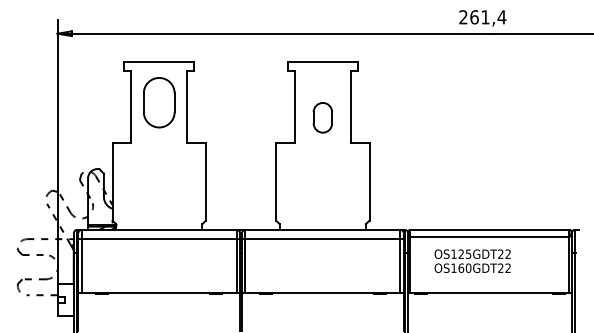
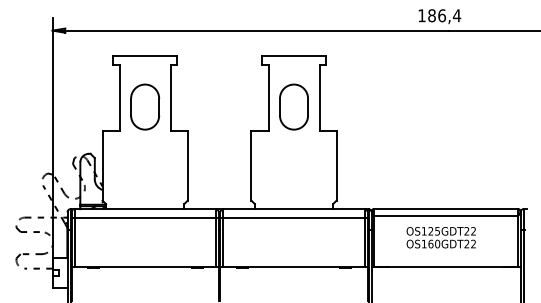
text: (474, 17) -> (432, 15), 261,4 -> 186,4
part: (159, 102) -> (145, 106), moved
part: (322, 117) -> (293, 106), size x1.67
text: (472, 260) -> (441, 237), moved

